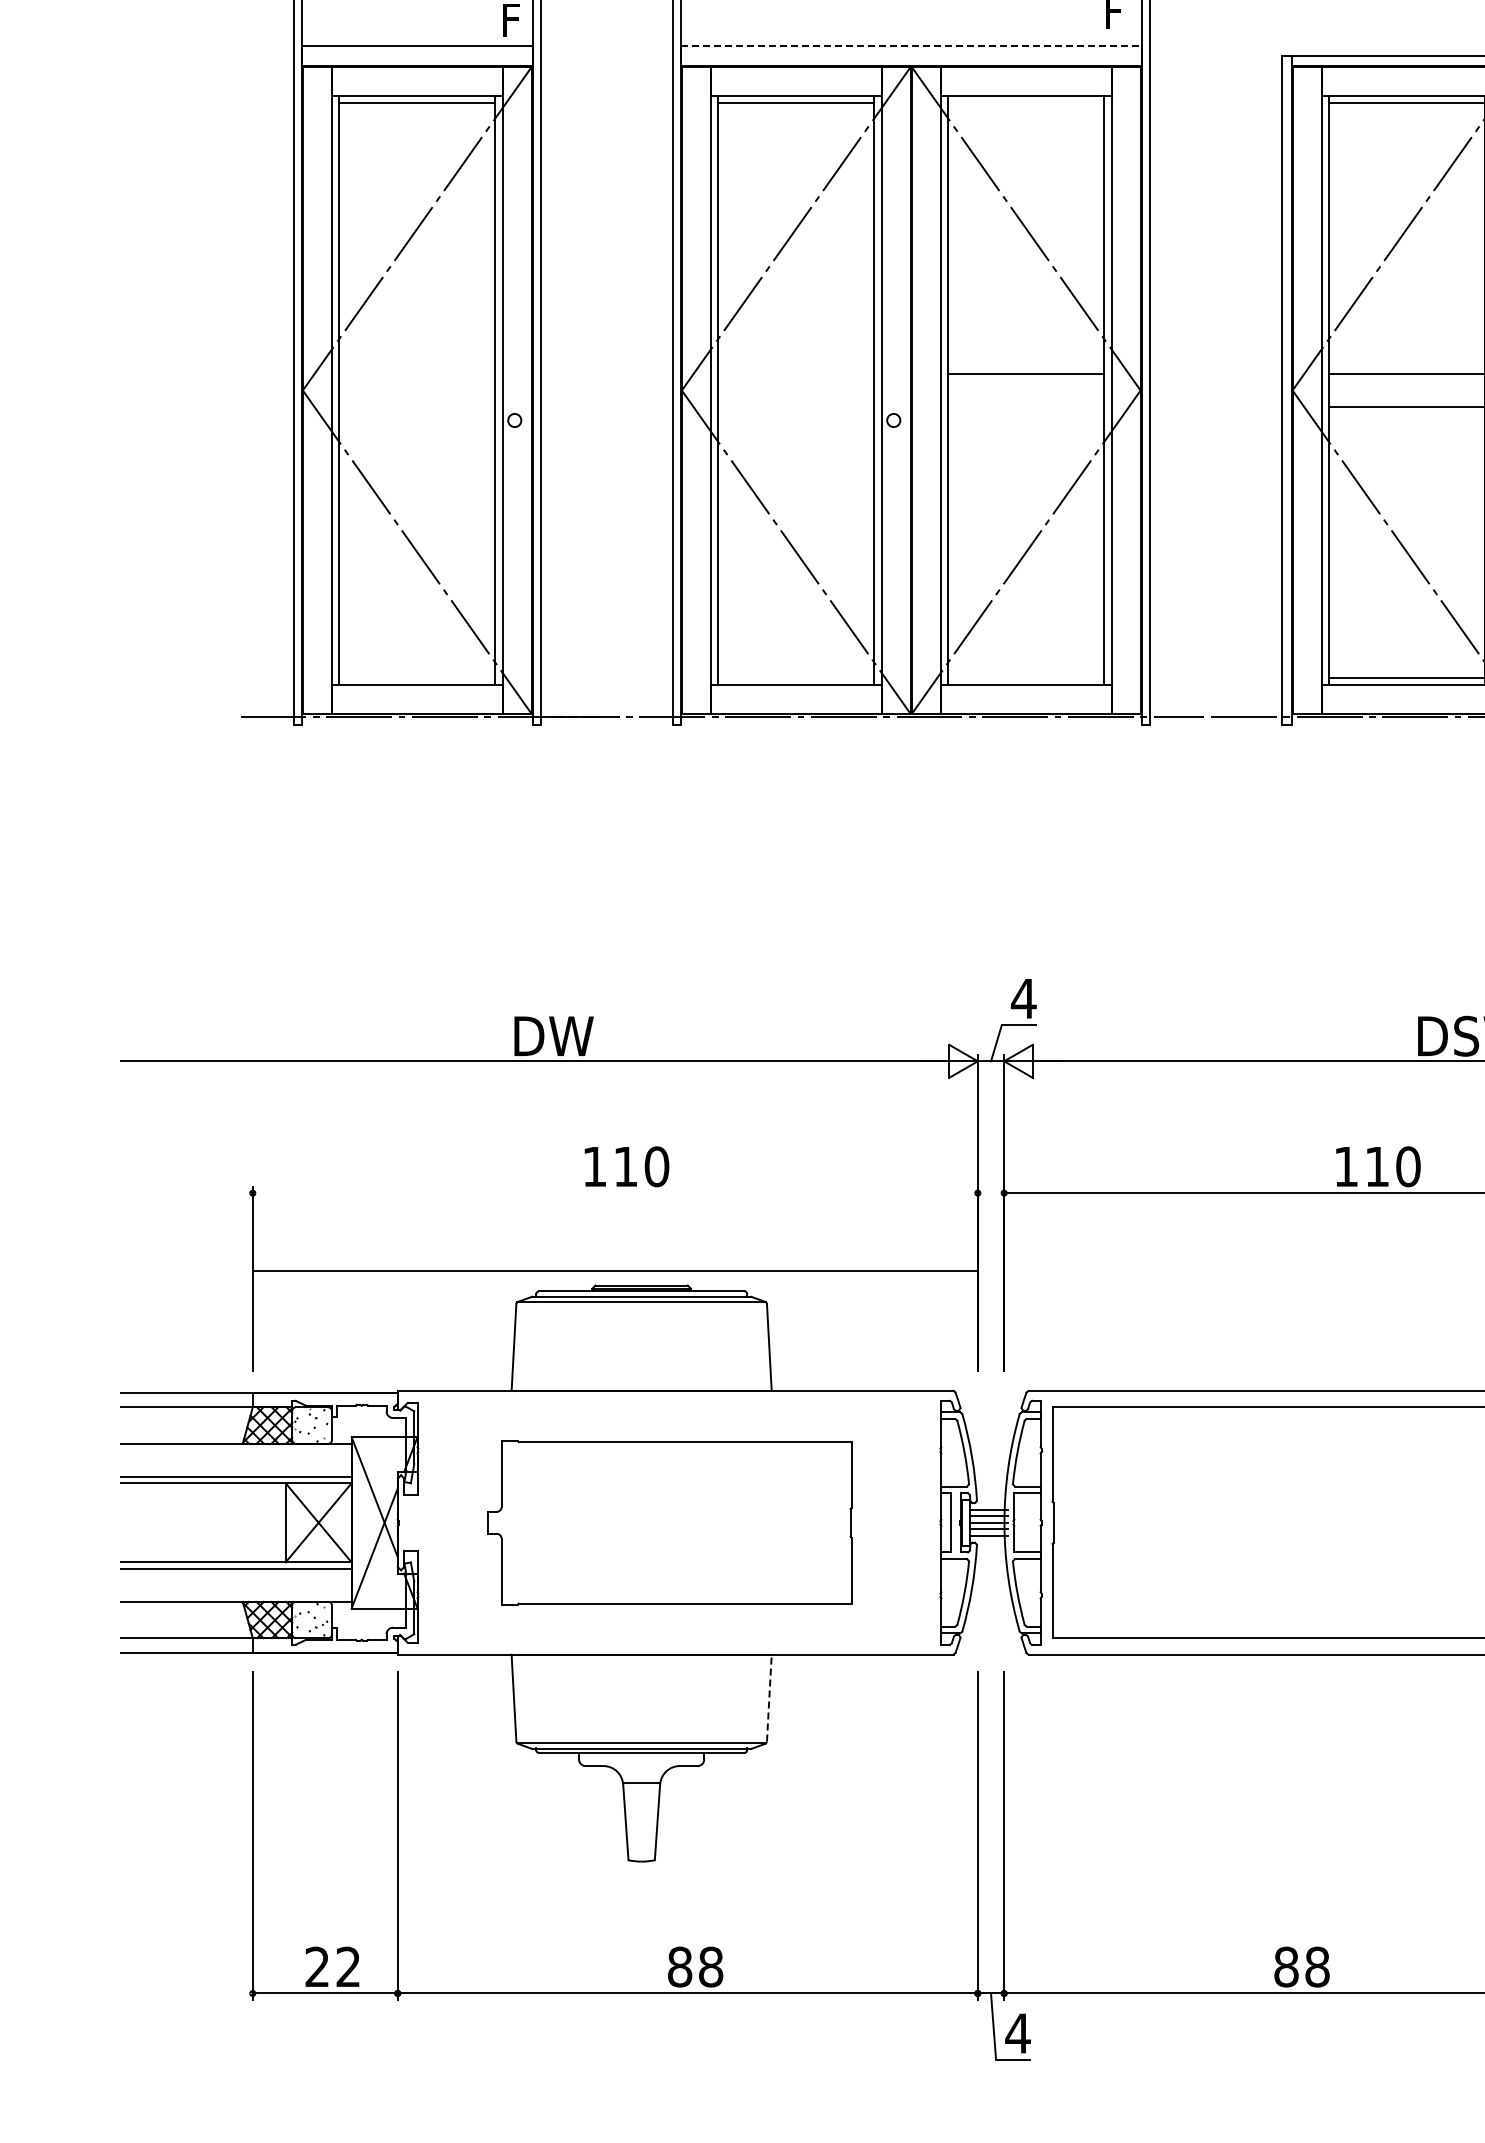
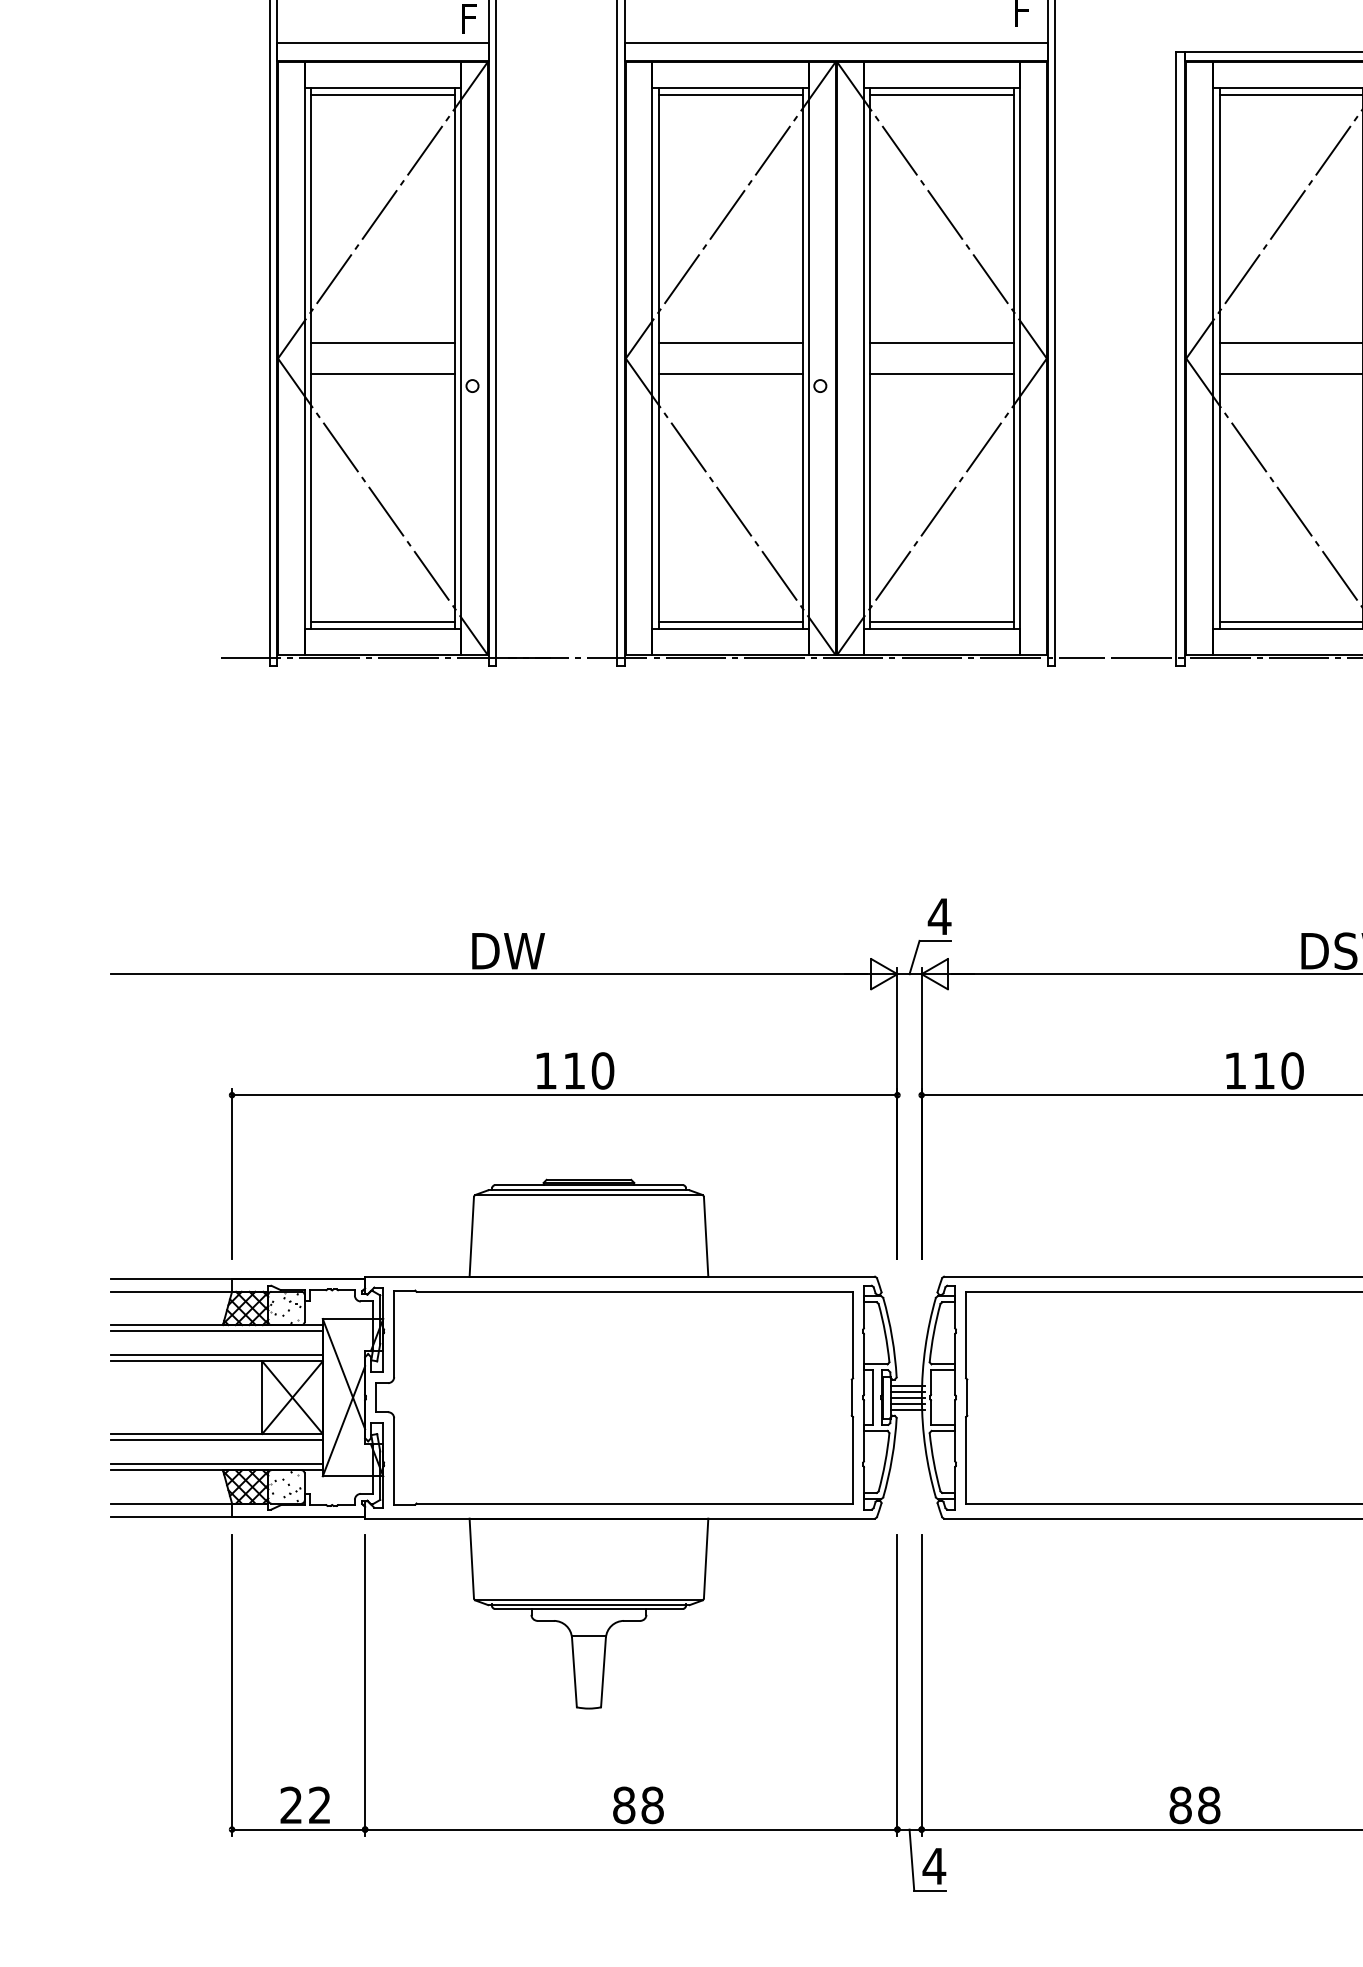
line: (911, 46) -> (836, 42), dashed -> solid
line: (1026, 103) -> (942, 95), added
line: (417, 374) -> (383, 343), added
line: (796, 374) -> (731, 343), added
line: (417, 407) -> (383, 374), added
line: (796, 407) -> (731, 374), added
line: (1026, 407) -> (942, 374), added
line: (417, 677) -> (383, 621), added
line: (796, 677) -> (731, 621), added
line: (1026, 677) -> (942, 621), added
line: (614, 1271) -> (564, 1095), moved
line: (235, 1450) -> (216, 1331), added
part: (669, 1522) -> (614, 1397), size x1.43
line: (235, 1595) -> (216, 1464), added
line: (769, 1697) -> (706, 1557), dashed -> solid

